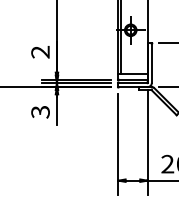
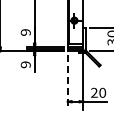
text: (39, 52) -> (25, 32), 2 -> 9
text: (39, 111) -> (25, 64), 3 -> 9
line: (117, 144) -> (67, 82), solid -> dashed

